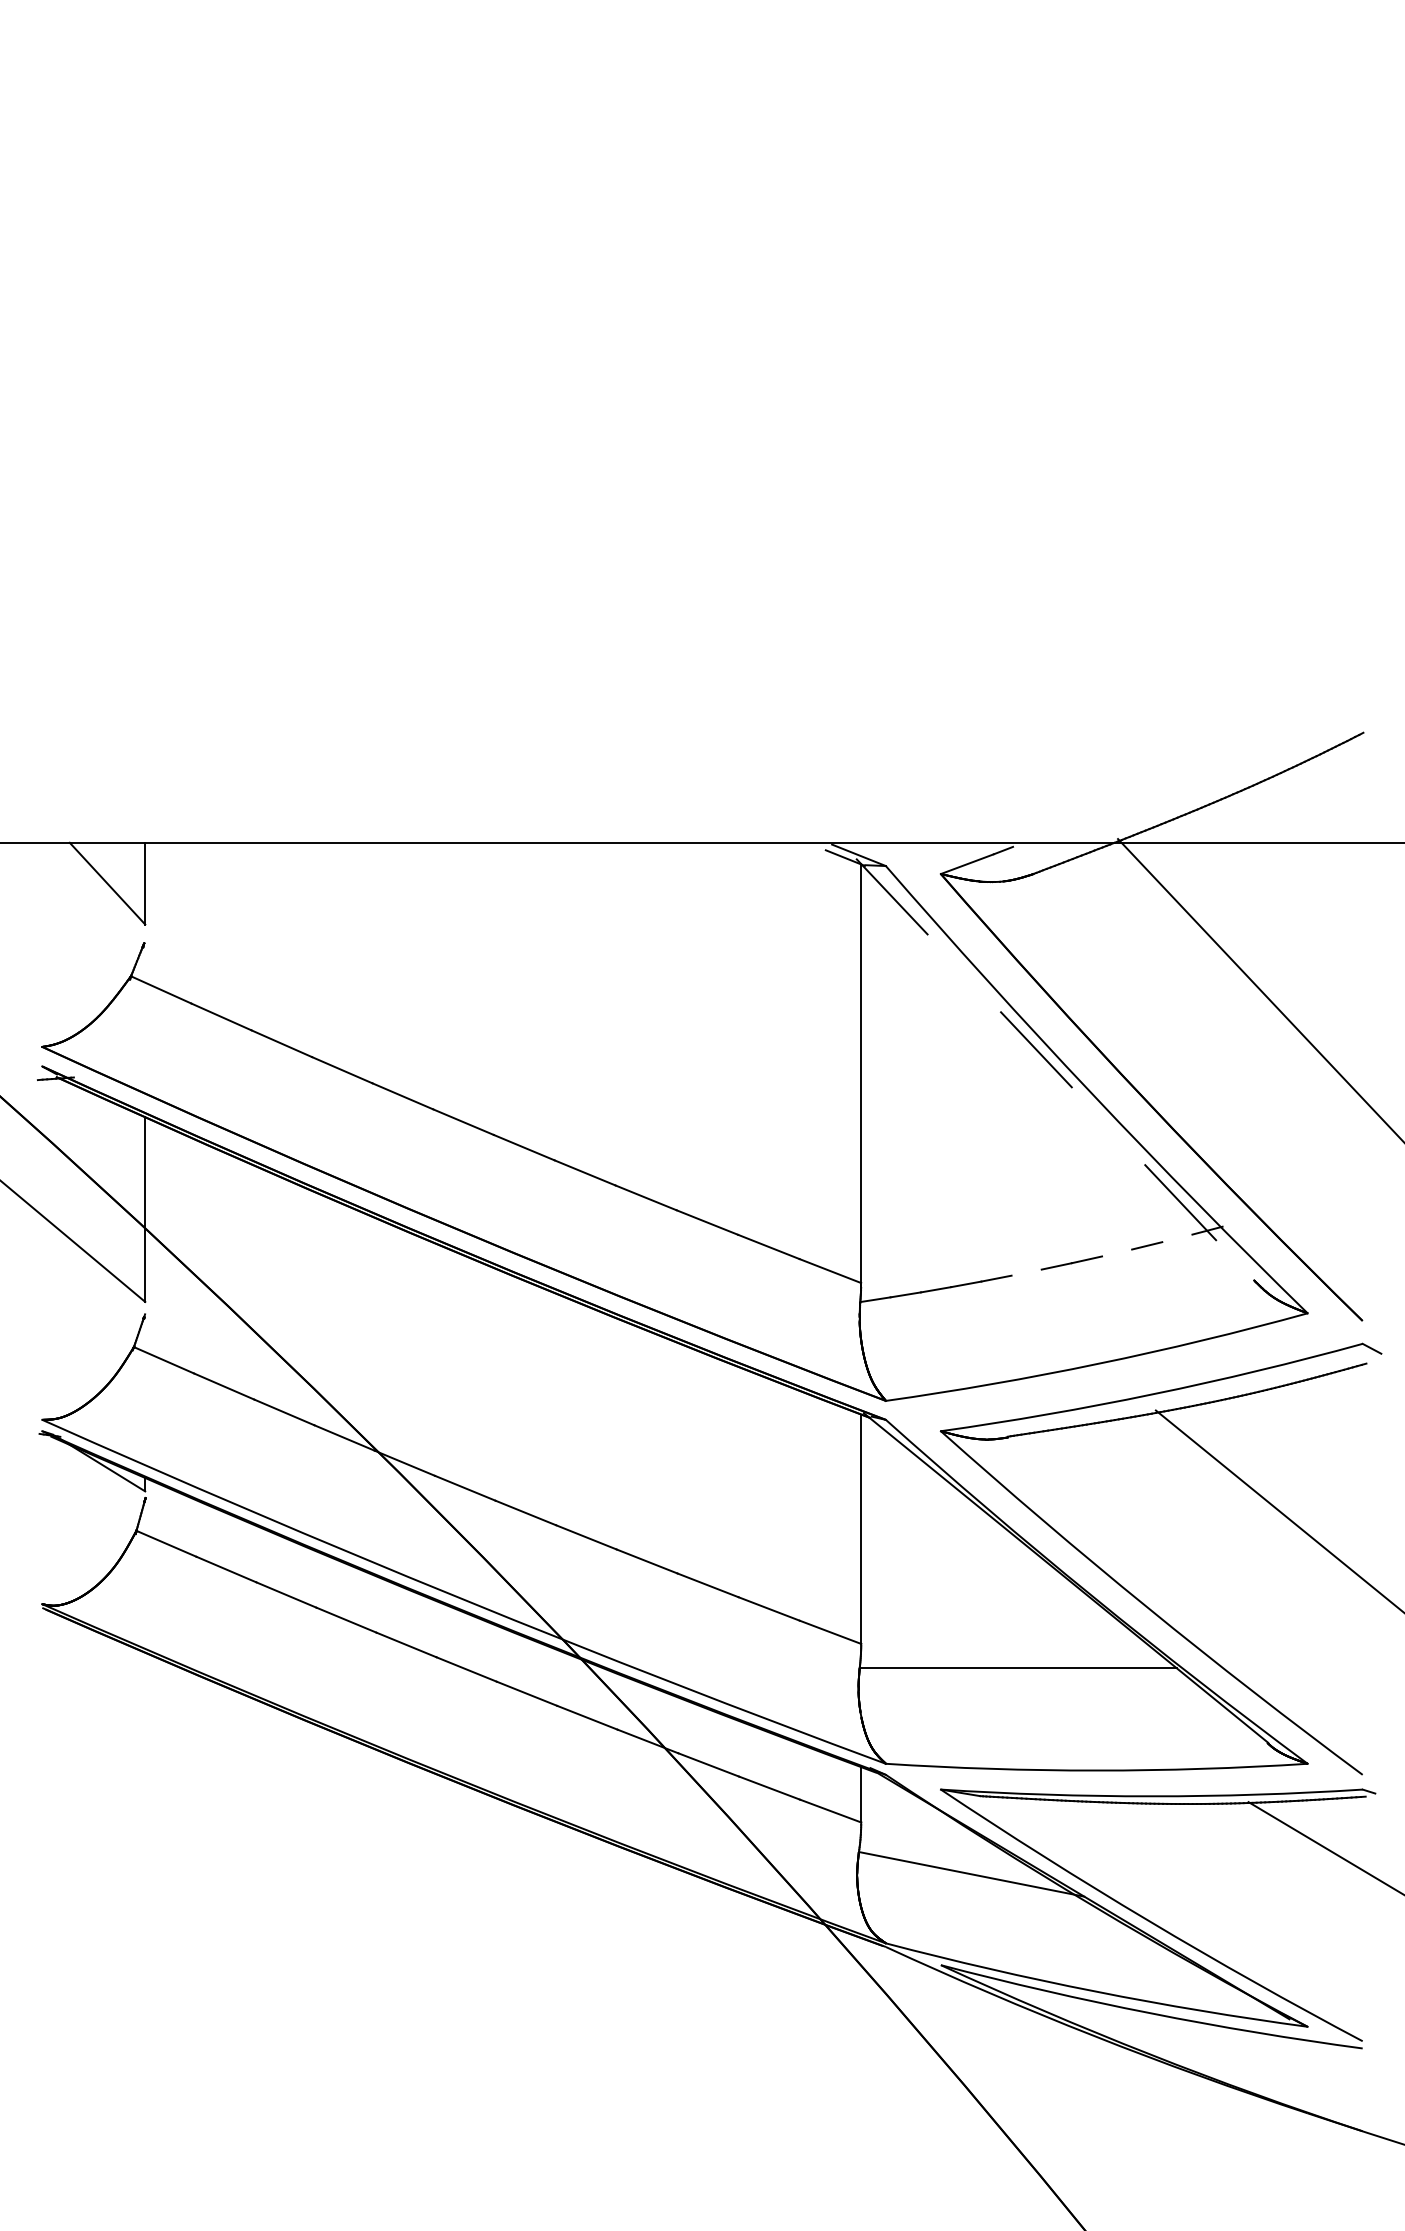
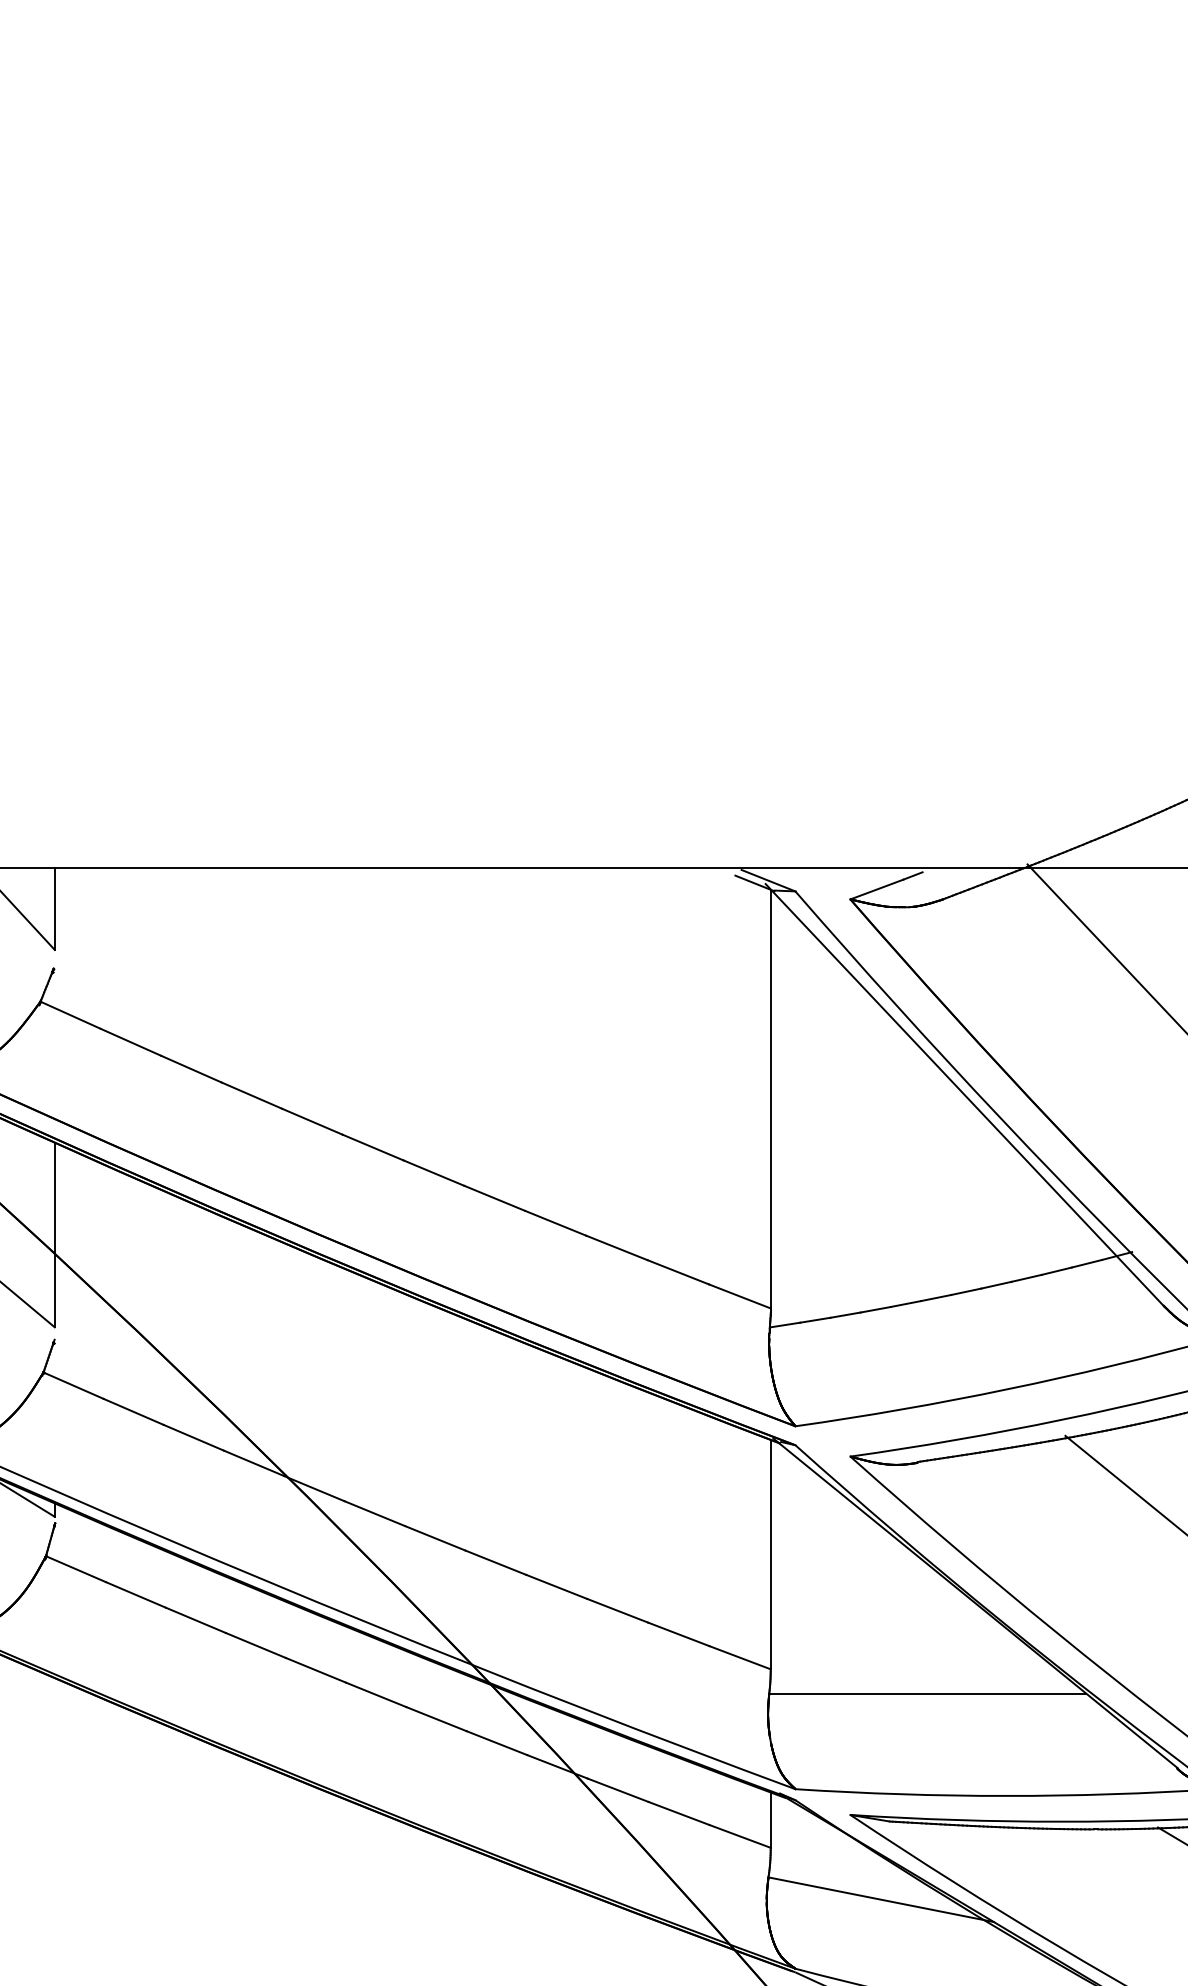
line: (1055, 1069) -> (965, 1094), dashed -> solid
line: (1177, 1238) -> (1087, 1263), added
line: (1117, 1252) -> (1027, 1277), added
line: (1026, 1272) -> (936, 1297), added

